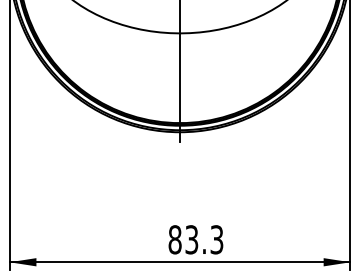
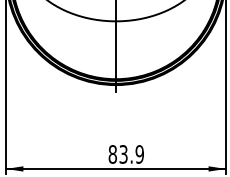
text: (216, 239) -> (139, 154), 83.3 -> 83.9

